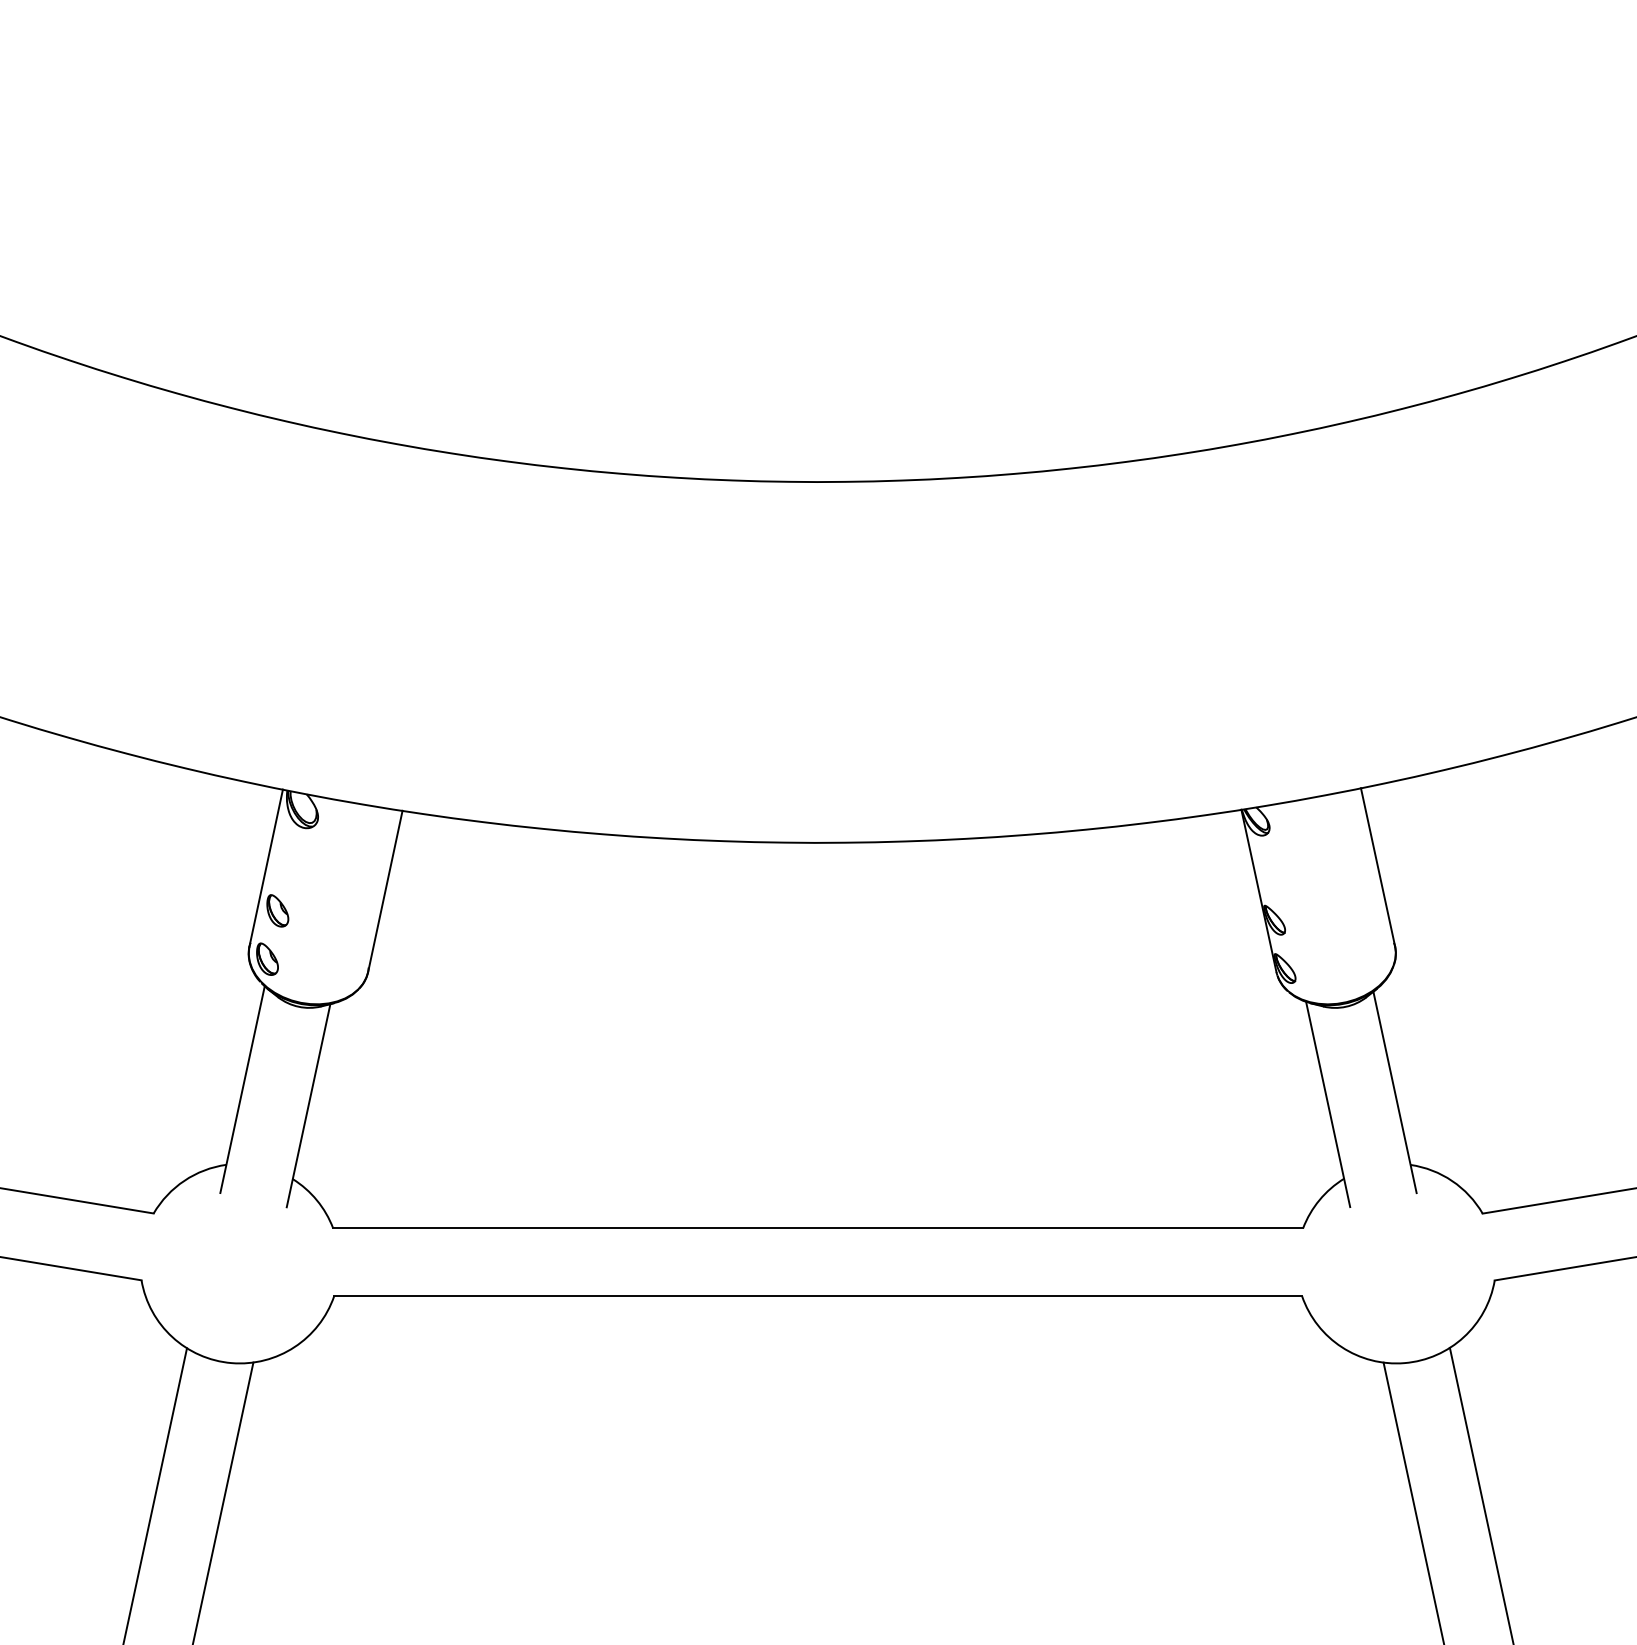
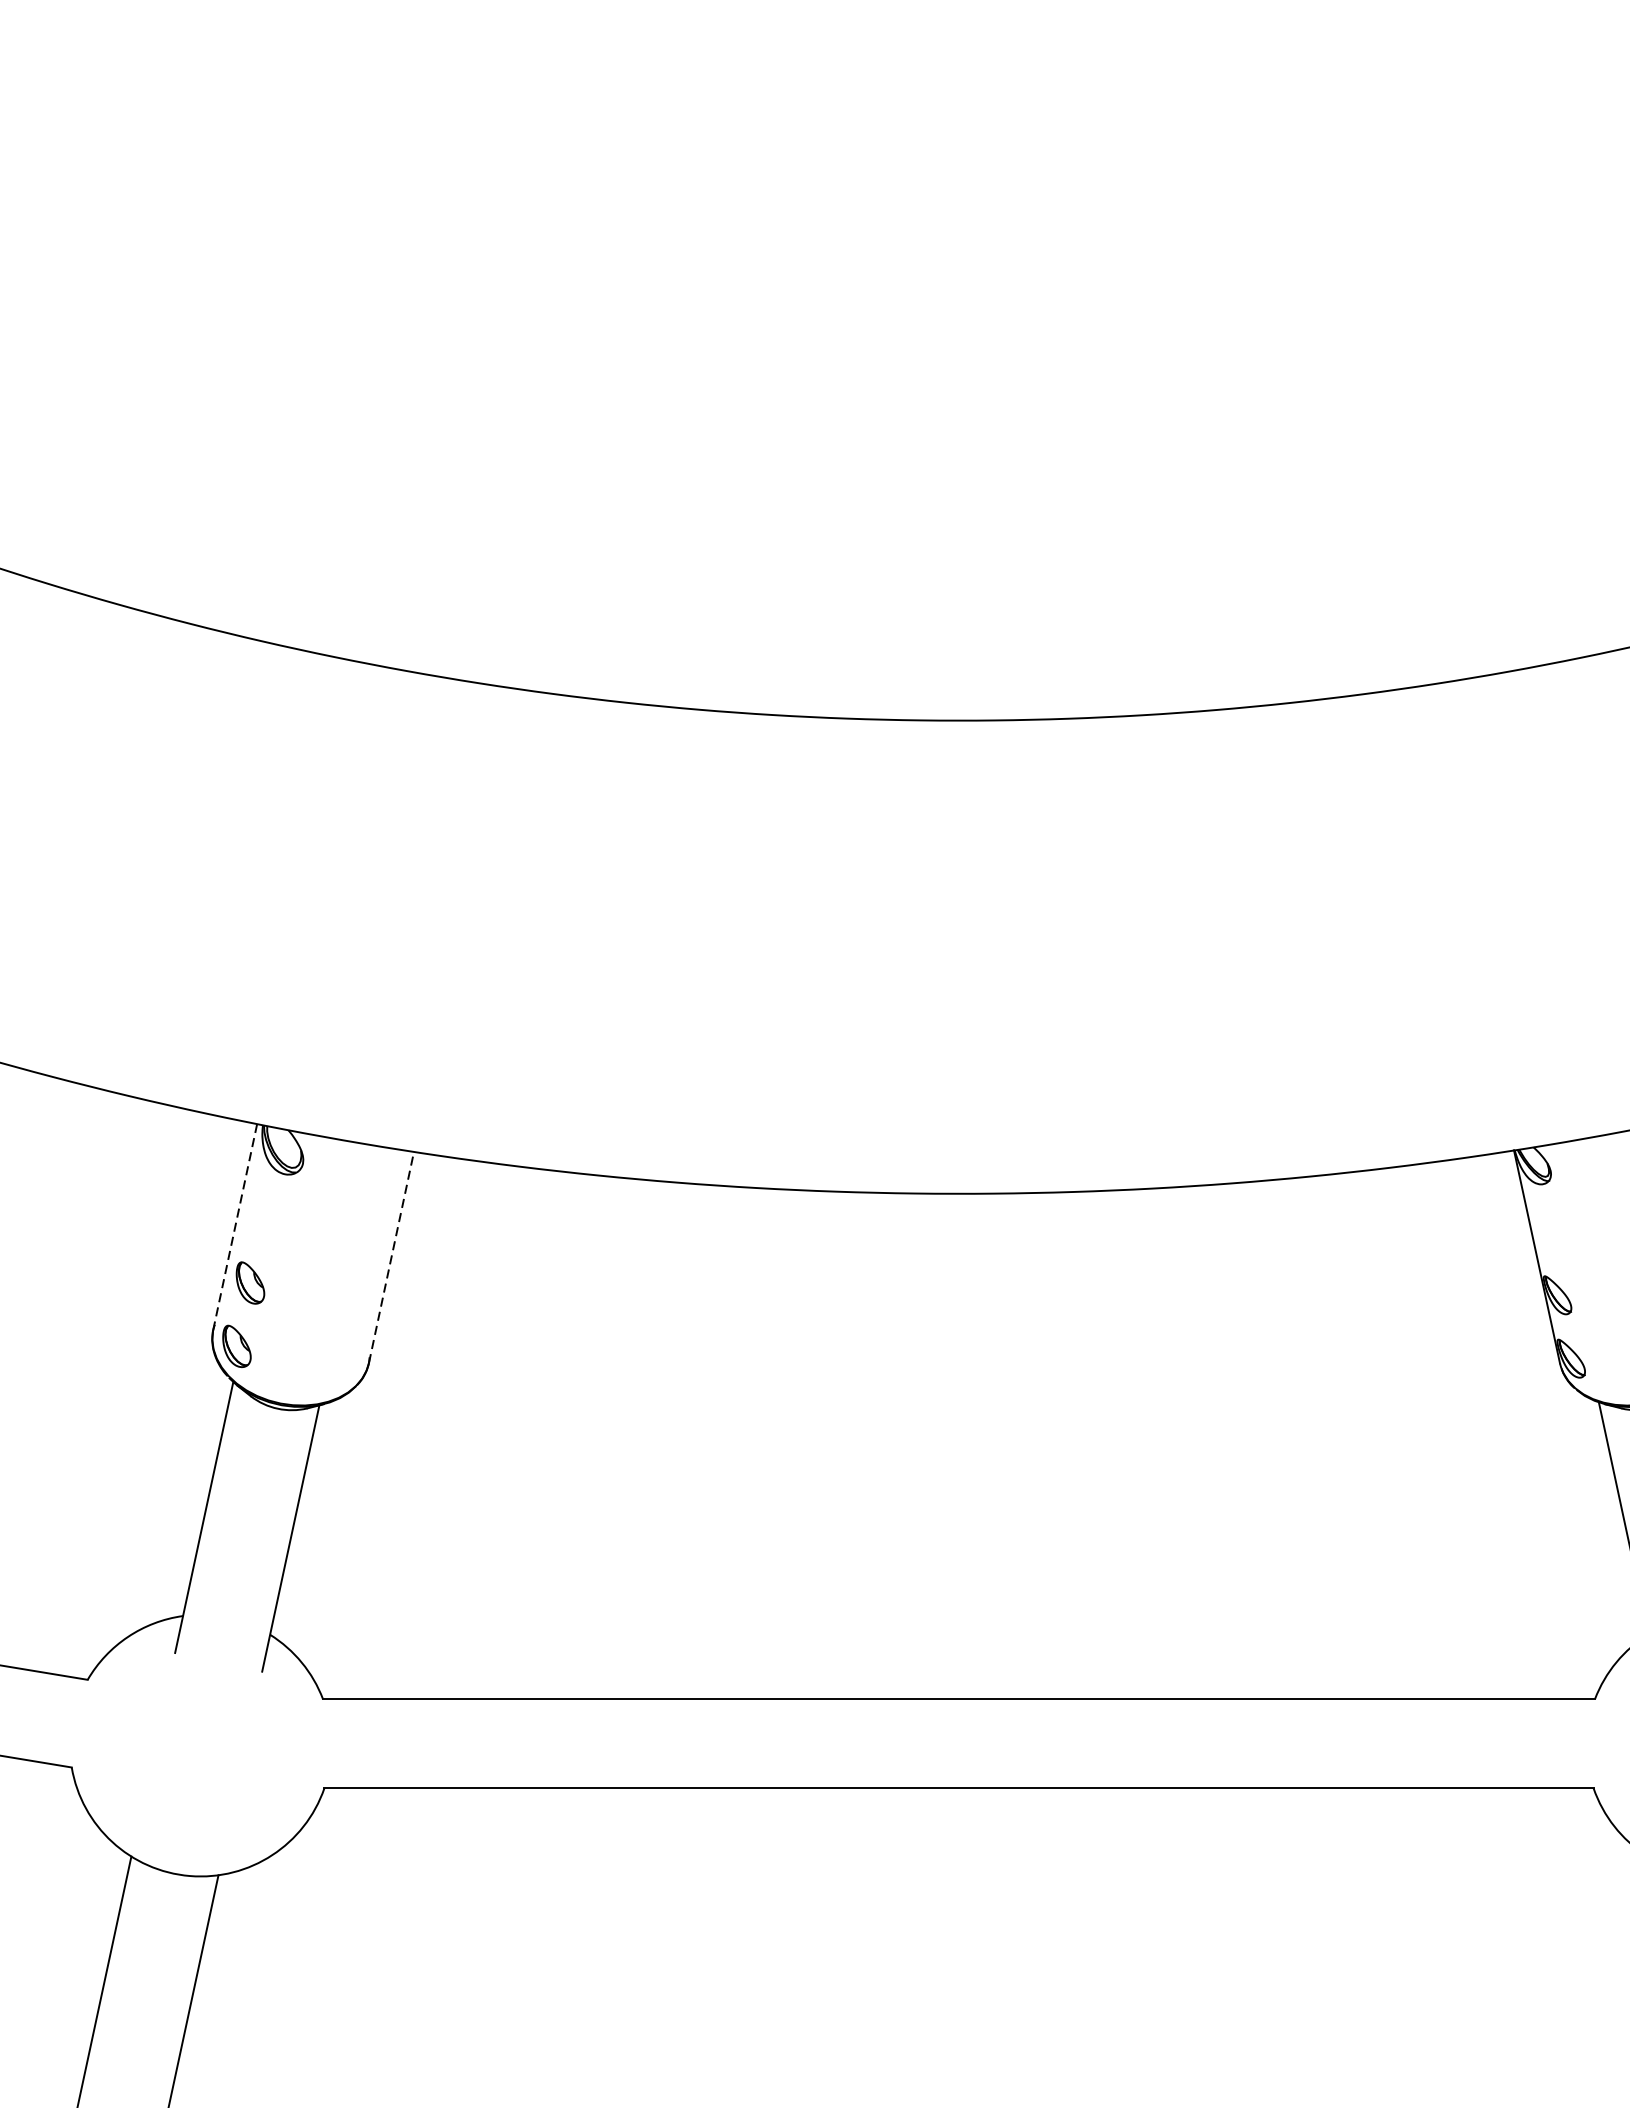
line: (266, 868) -> (235, 1227), solid -> dashed
line: (385, 890) -> (391, 1256), solid -> dashed

